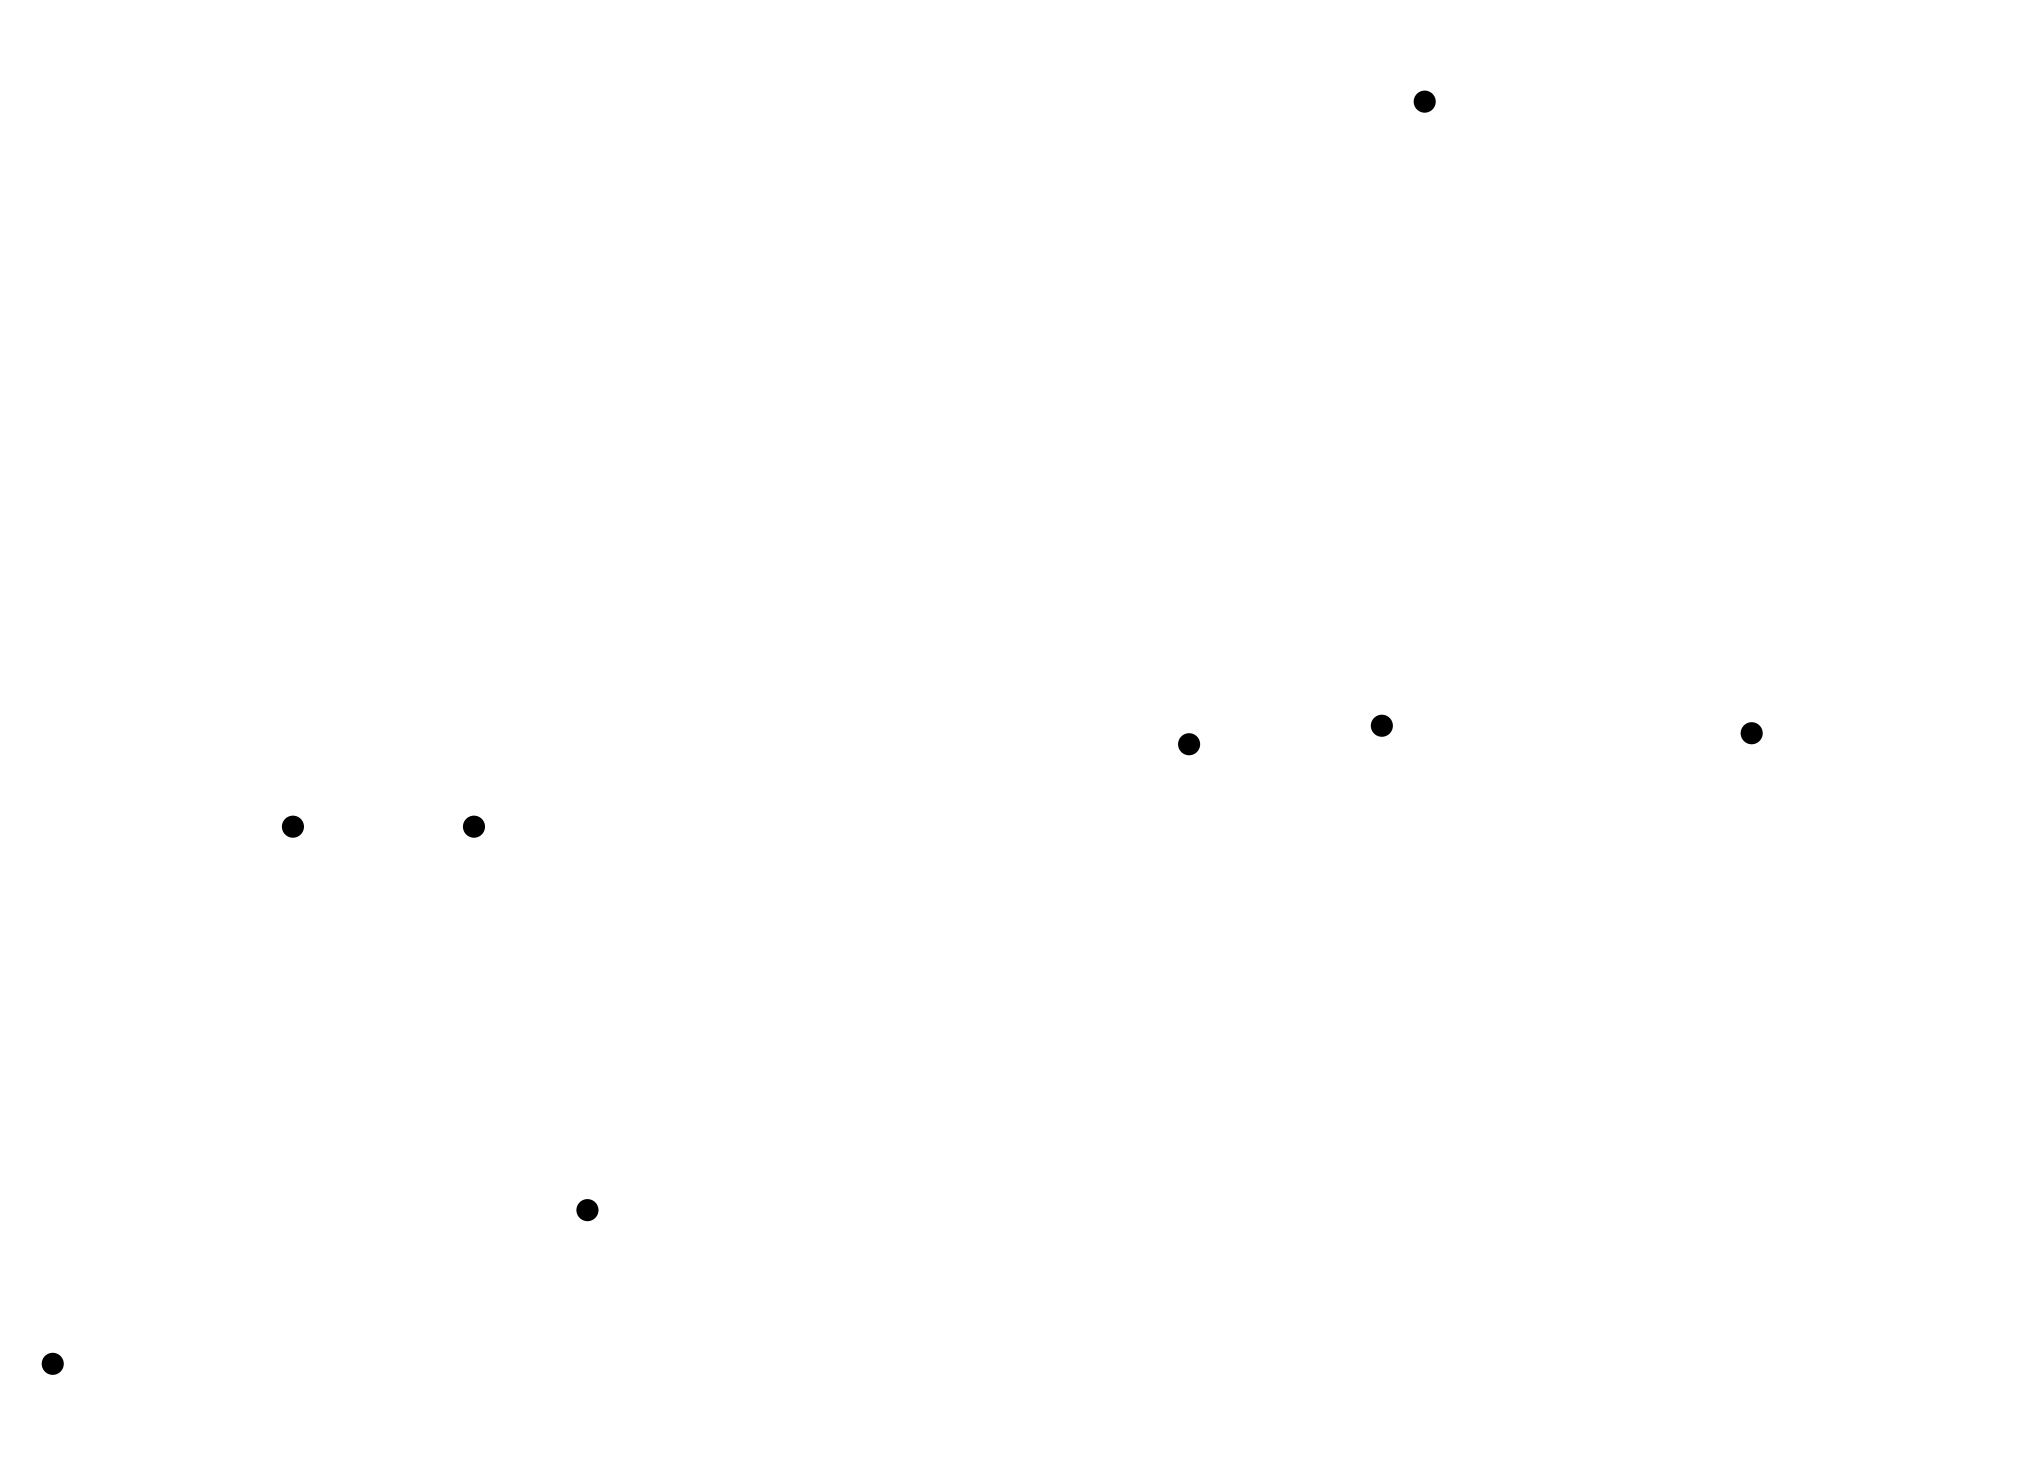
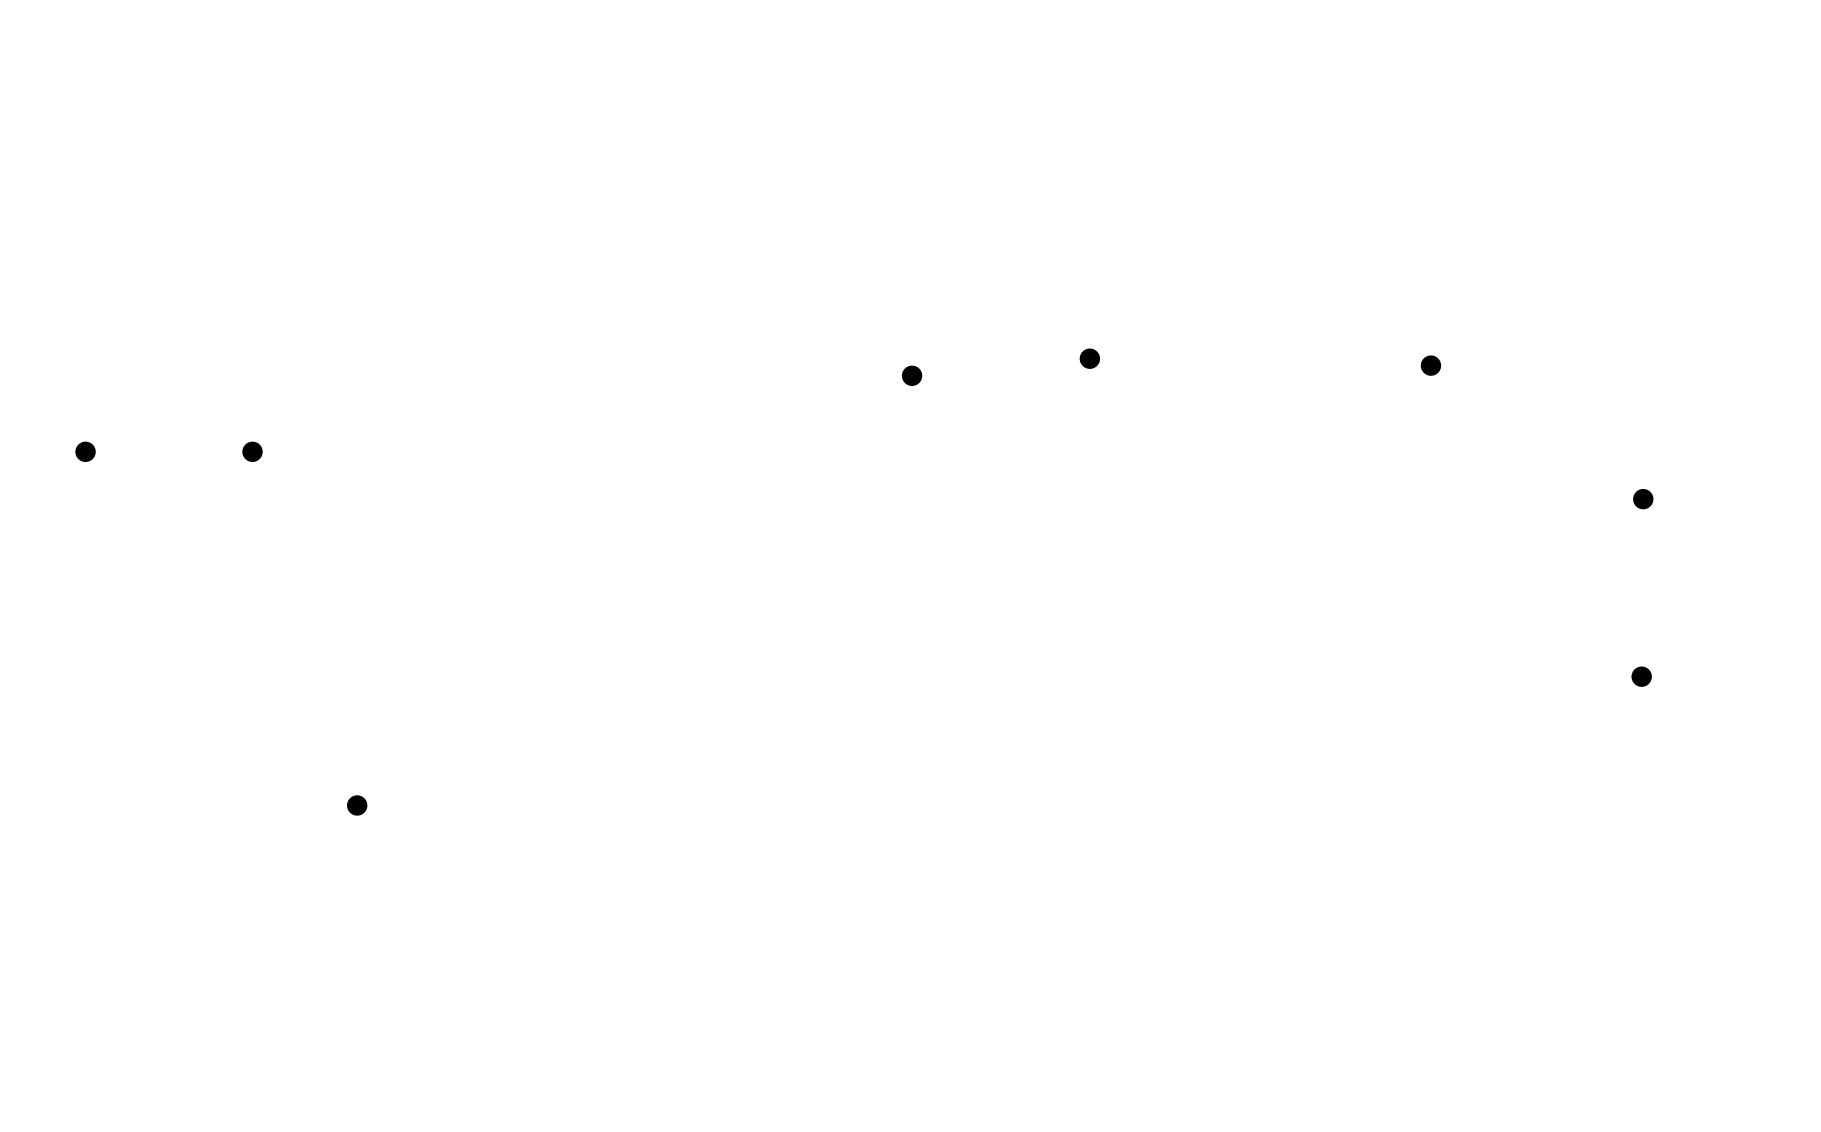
fill: (1981, 877) -> (1642, 498), added
fill: (1980, 1070) -> (1641, 676), added

